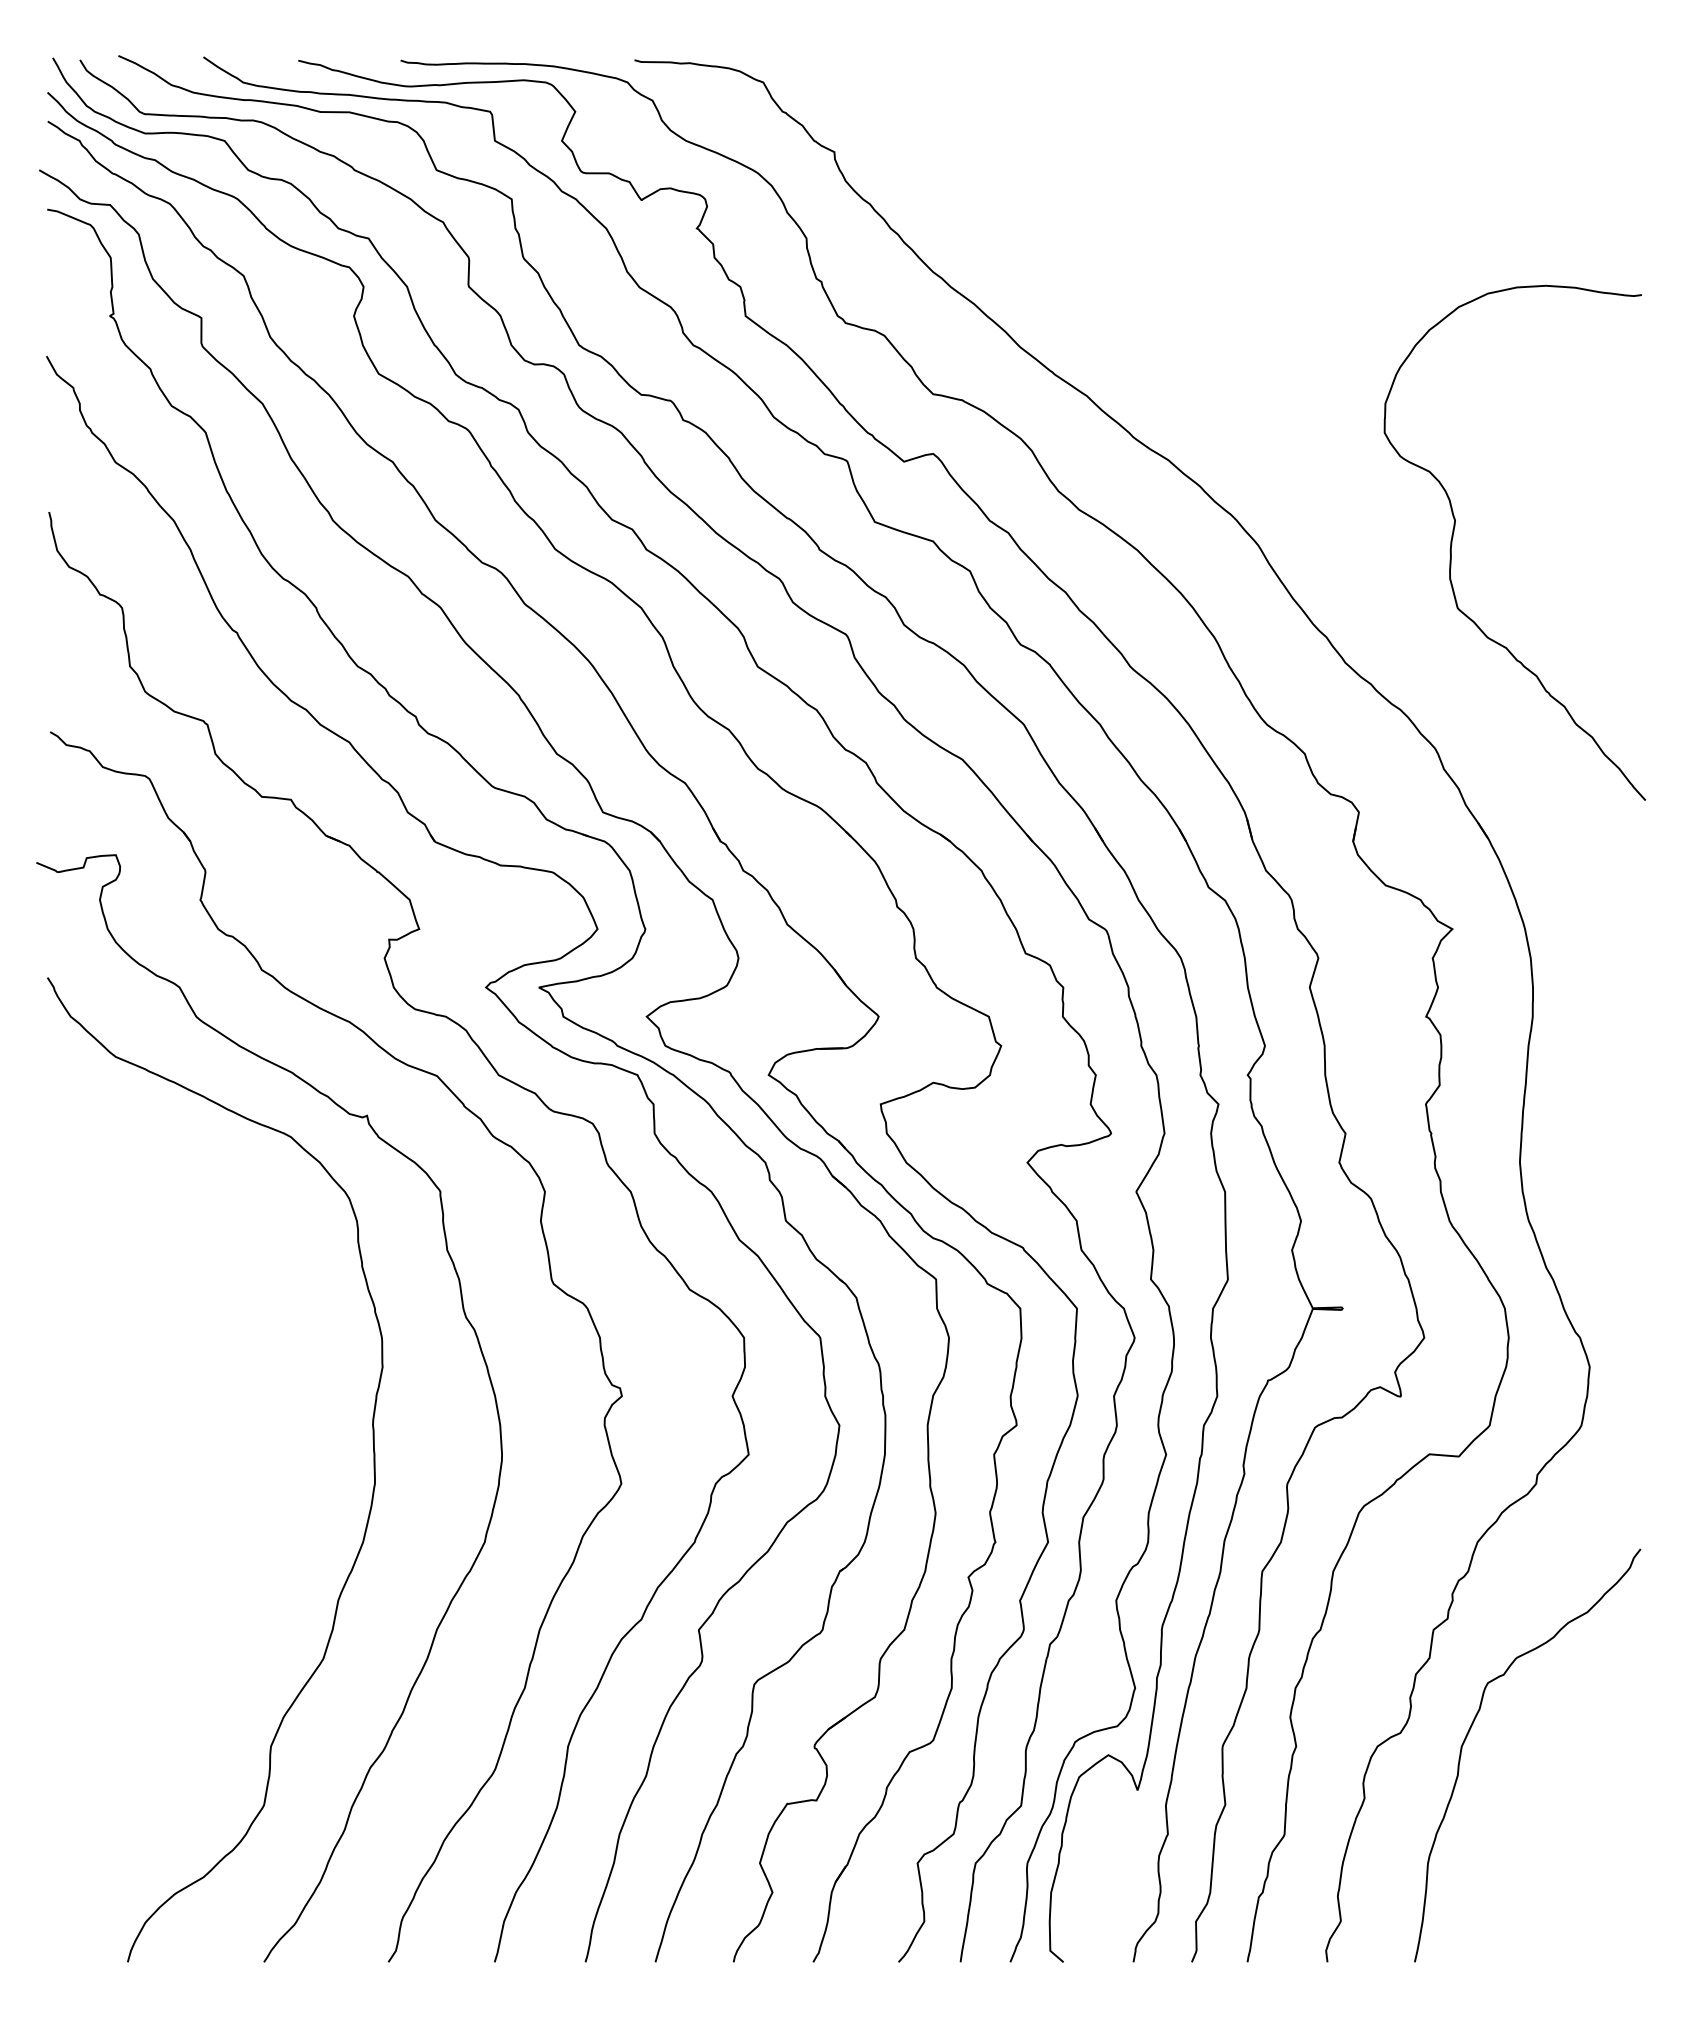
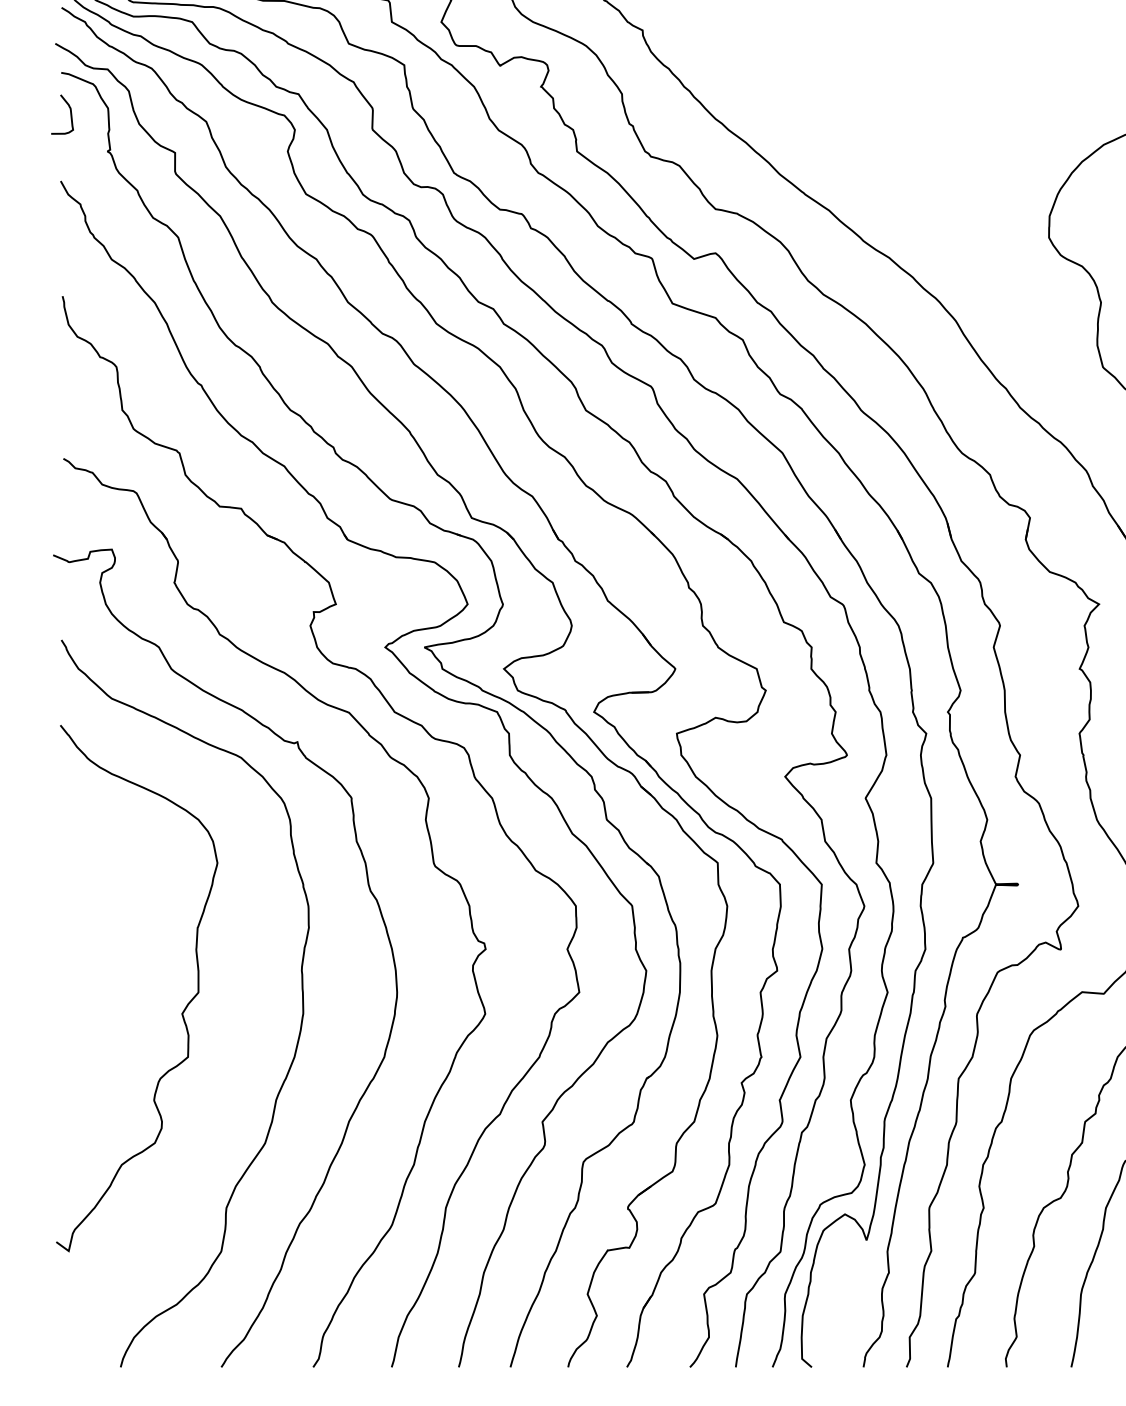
curve: (59, 264) -> (70, 113), added
curve: (210, 1482) -> (181, 1012), added

